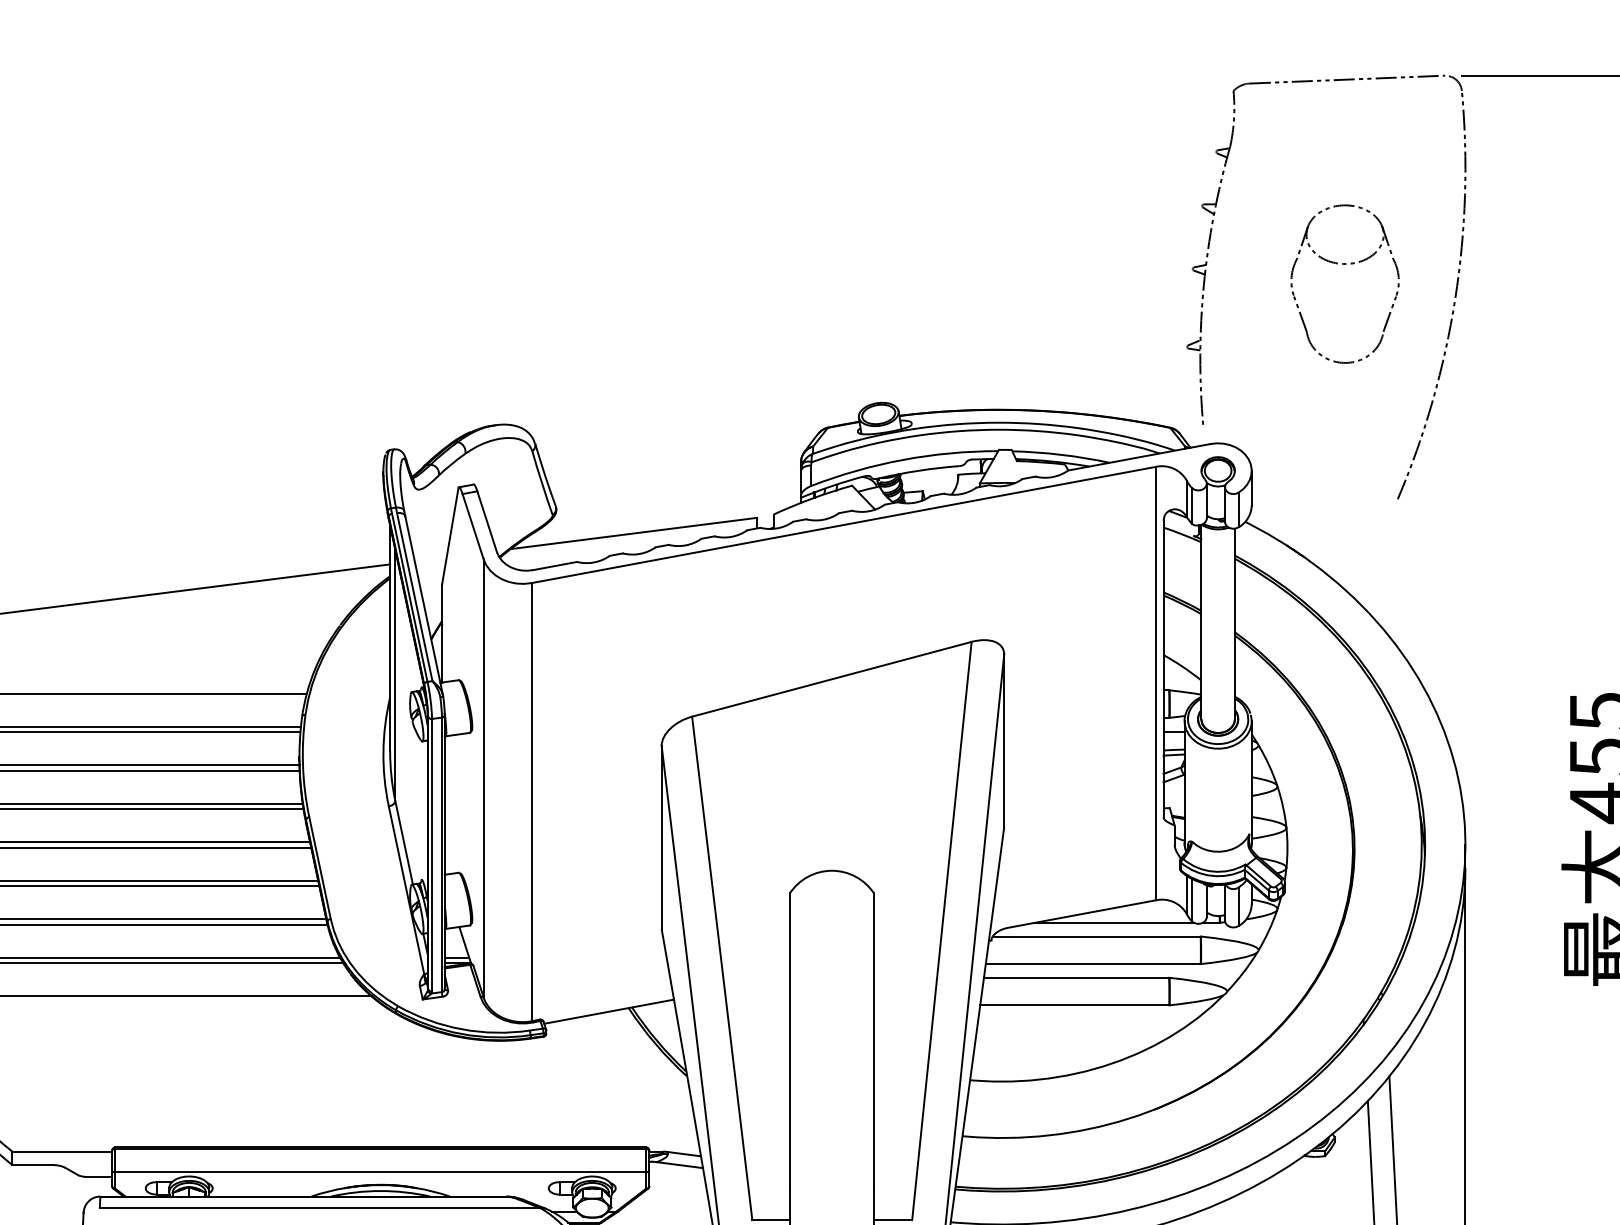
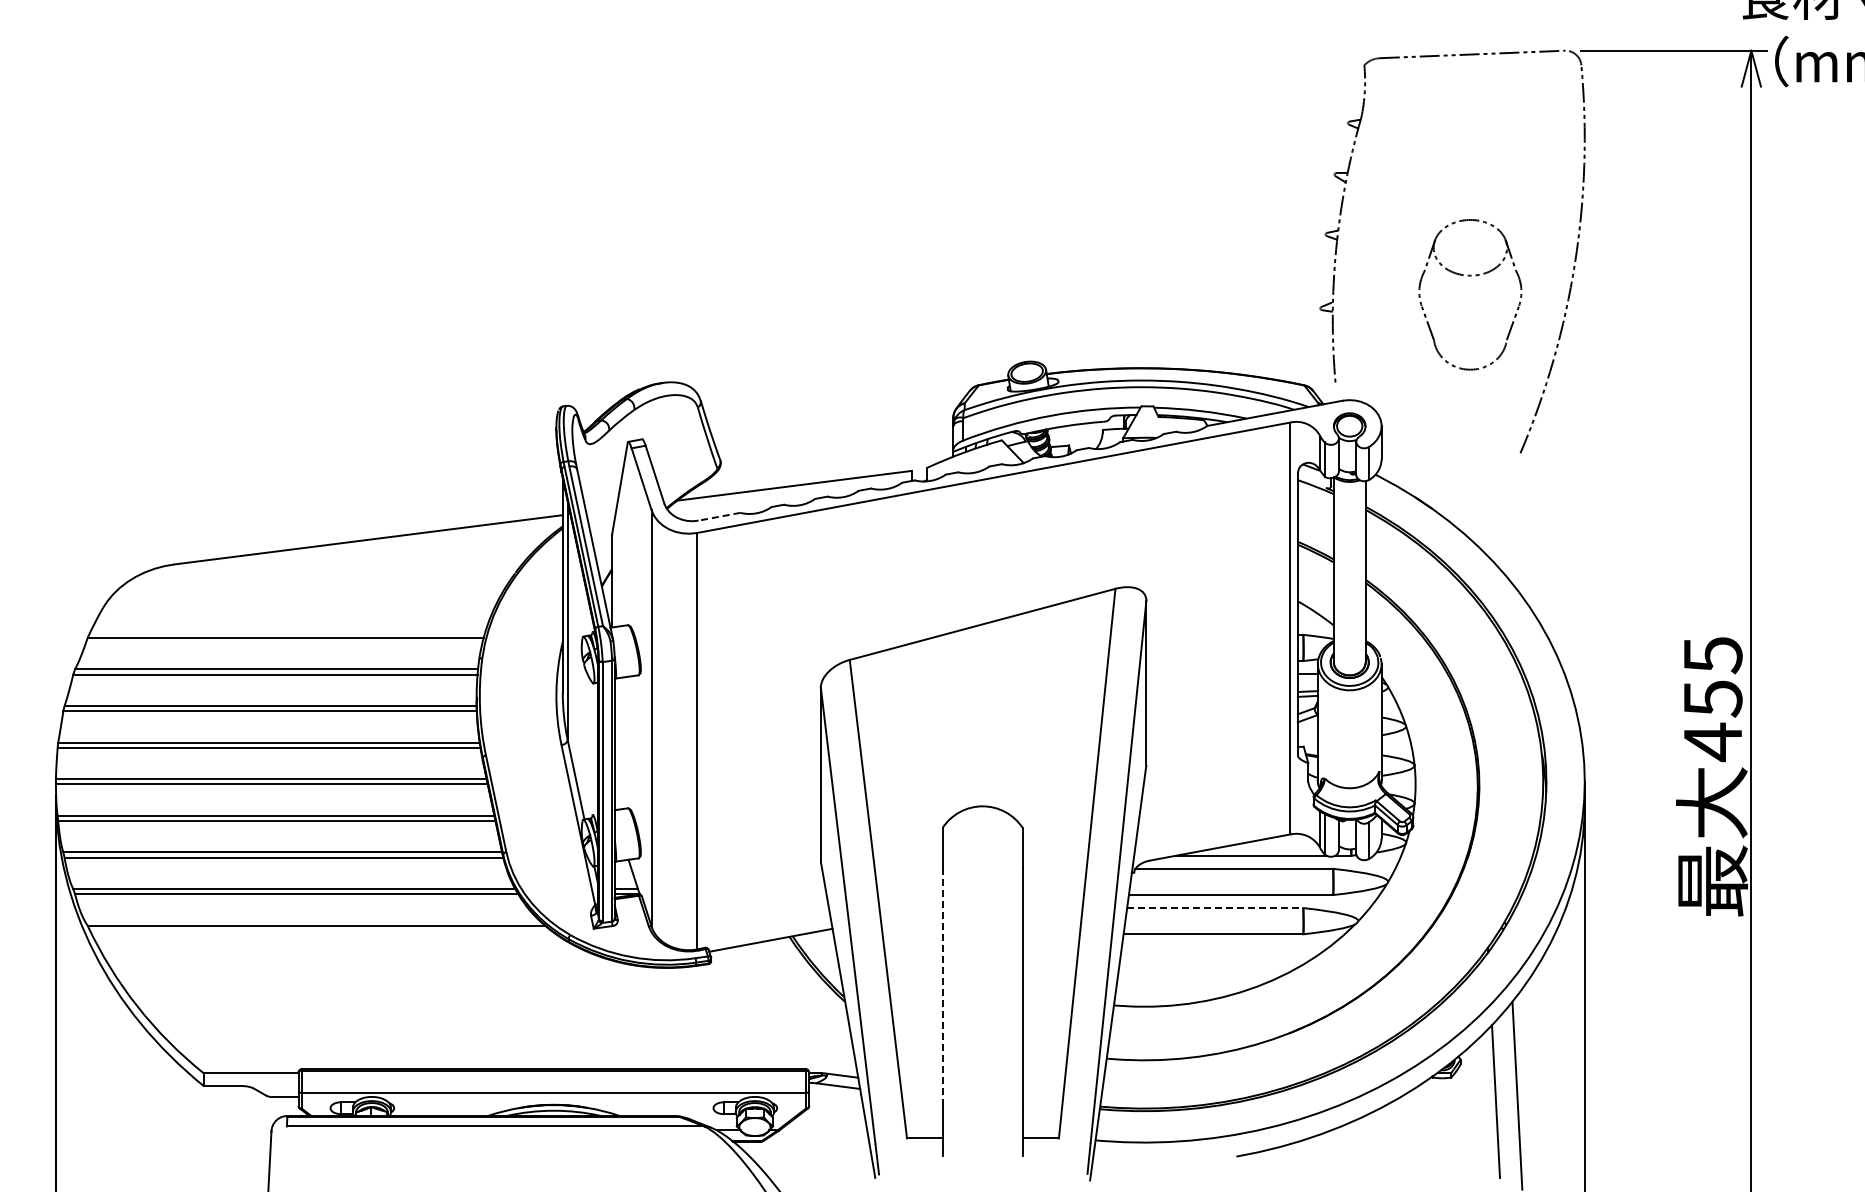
part: (1345, 264) -> (1470, 276), moved
line: (553, 565) -> (718, 516), solid -> dashed
line: (1076, 978) -> (1215, 908), solid -> dashed
line: (789, 1061) -> (942, 987), solid -> dashed

